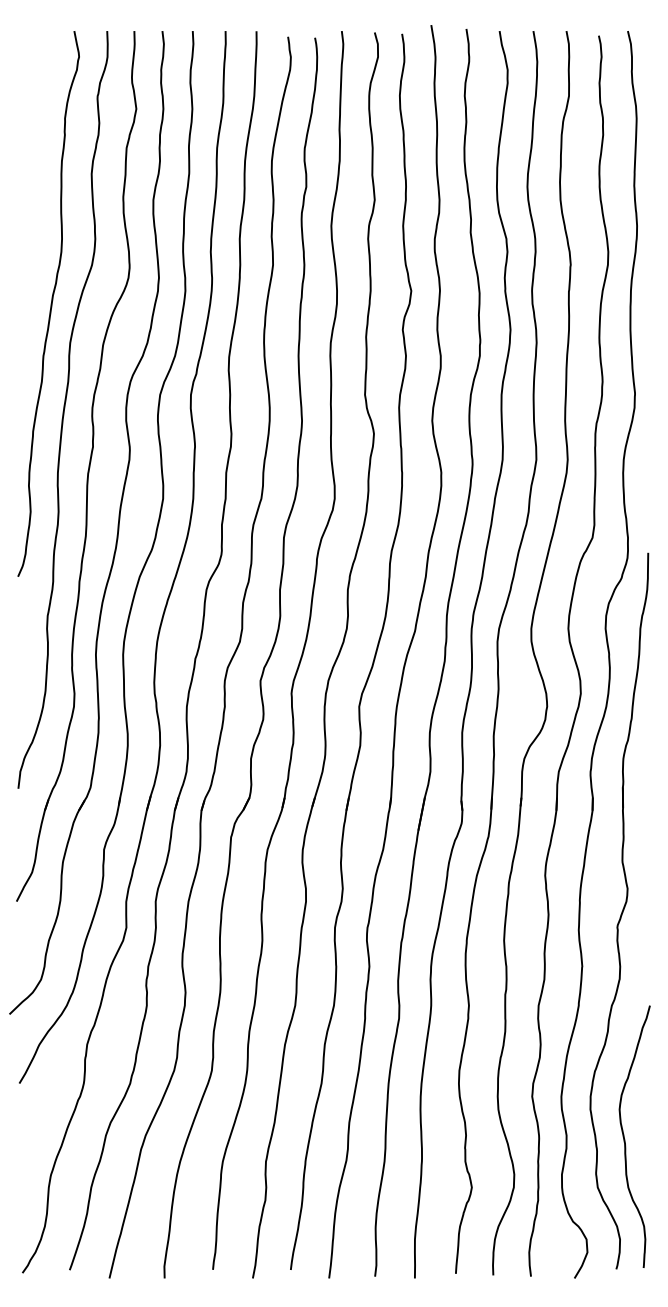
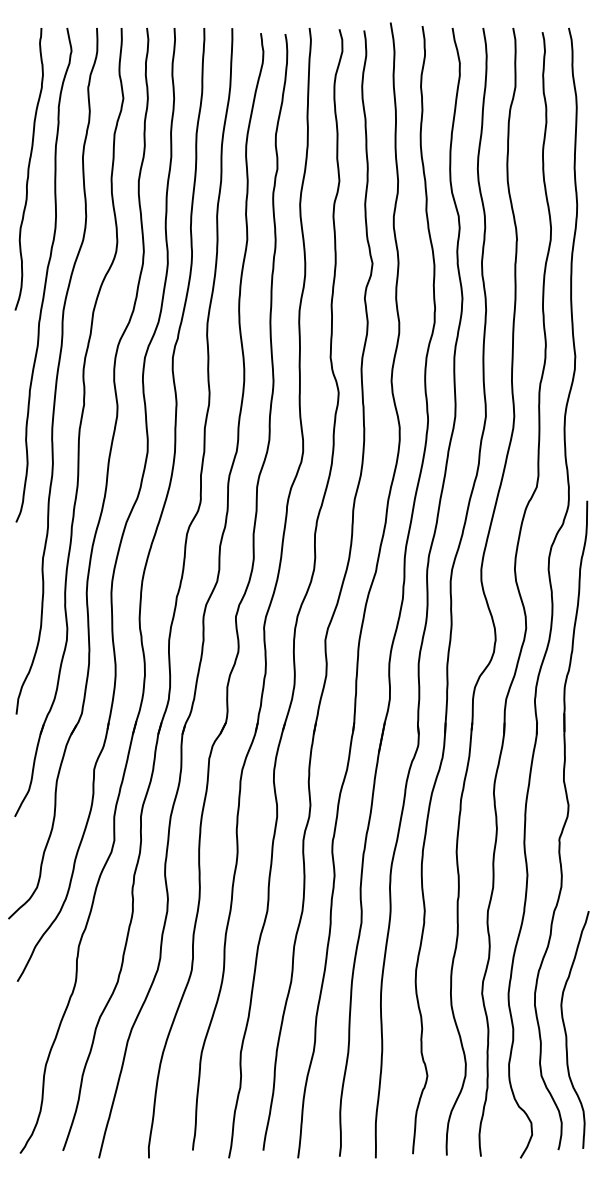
curve: (32, 186) -> (29, 168), added

